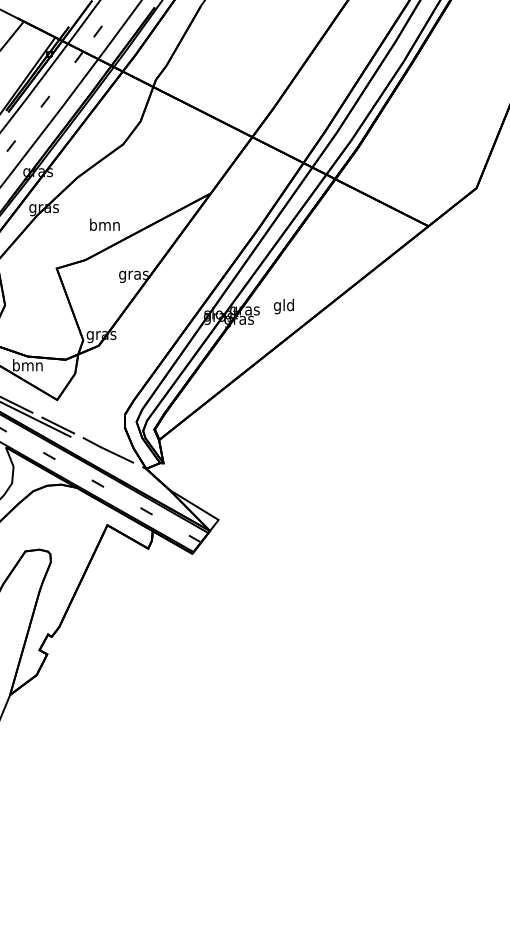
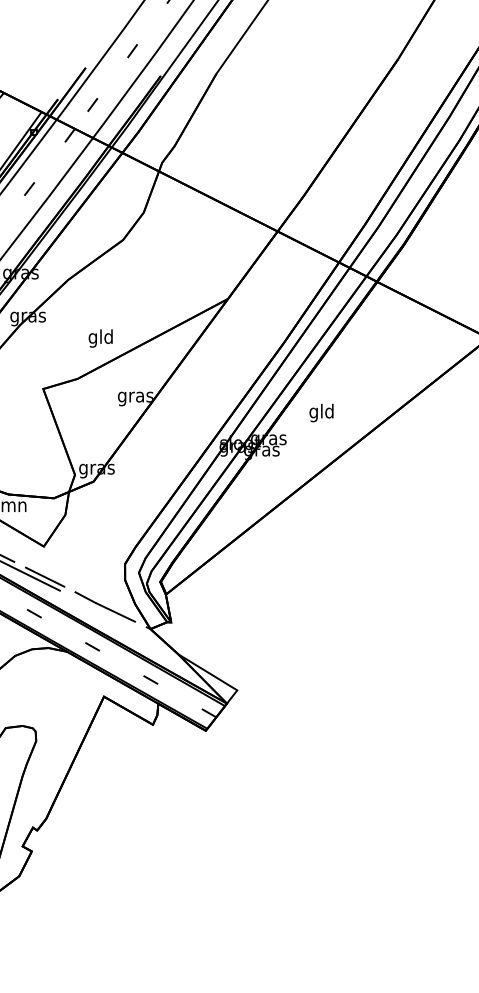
text: (104, 226) -> (100, 338), bmn -> gld
text: (283, 306) -> (321, 412), moved

